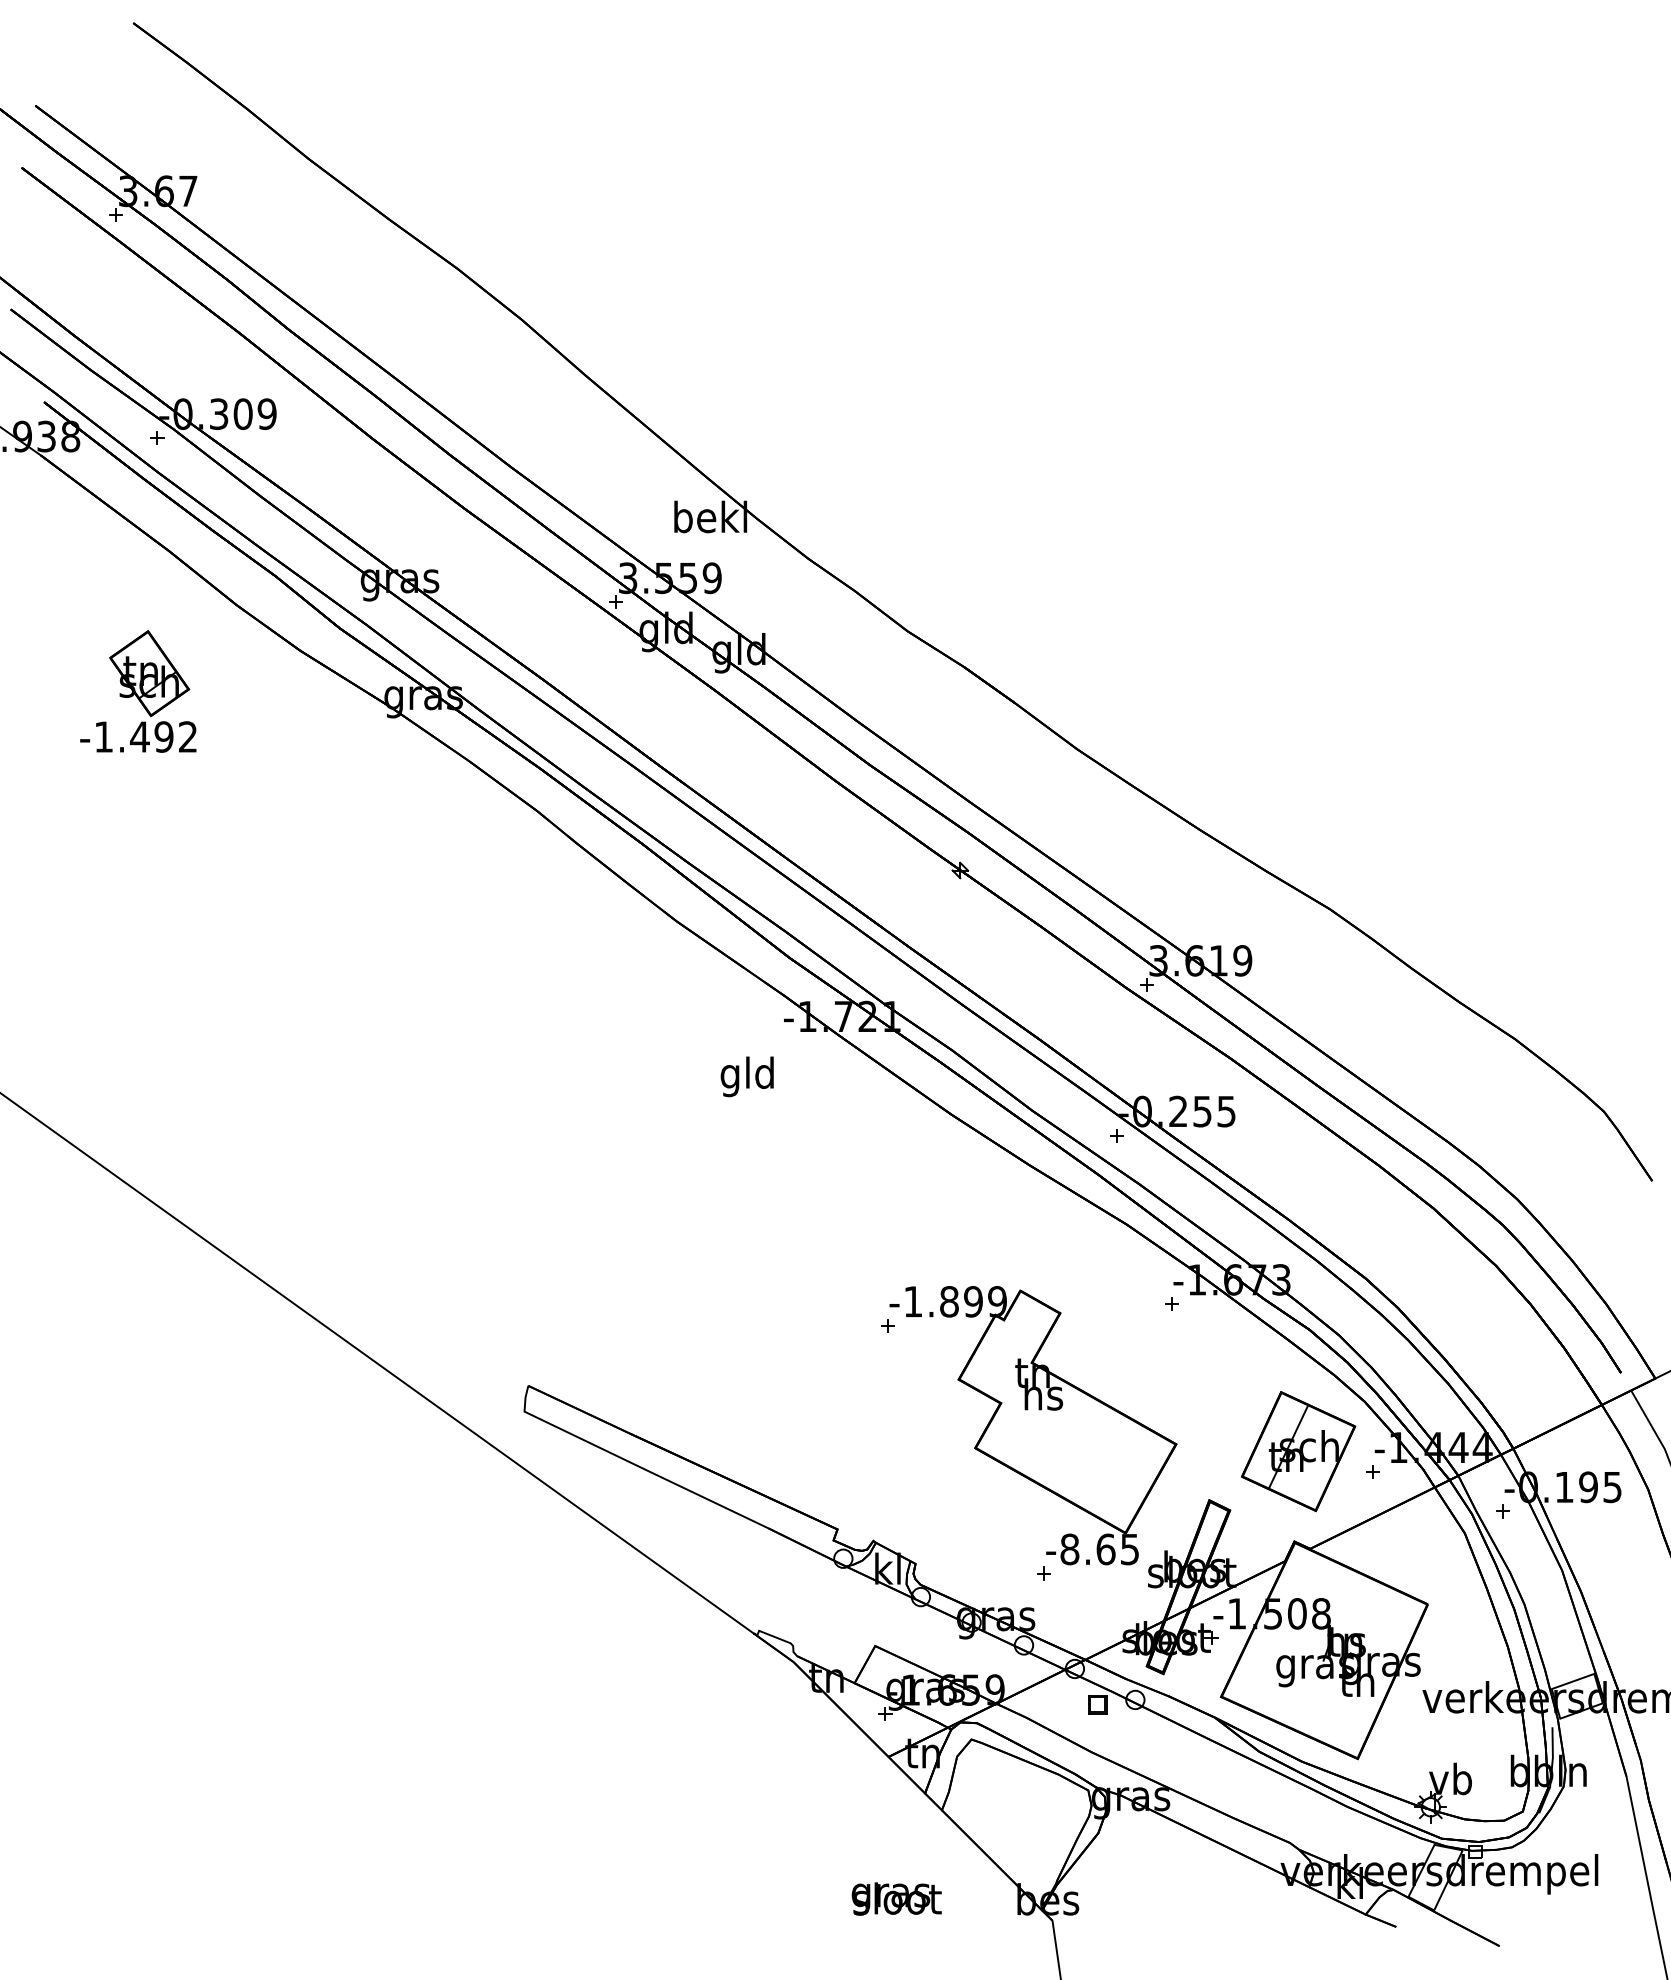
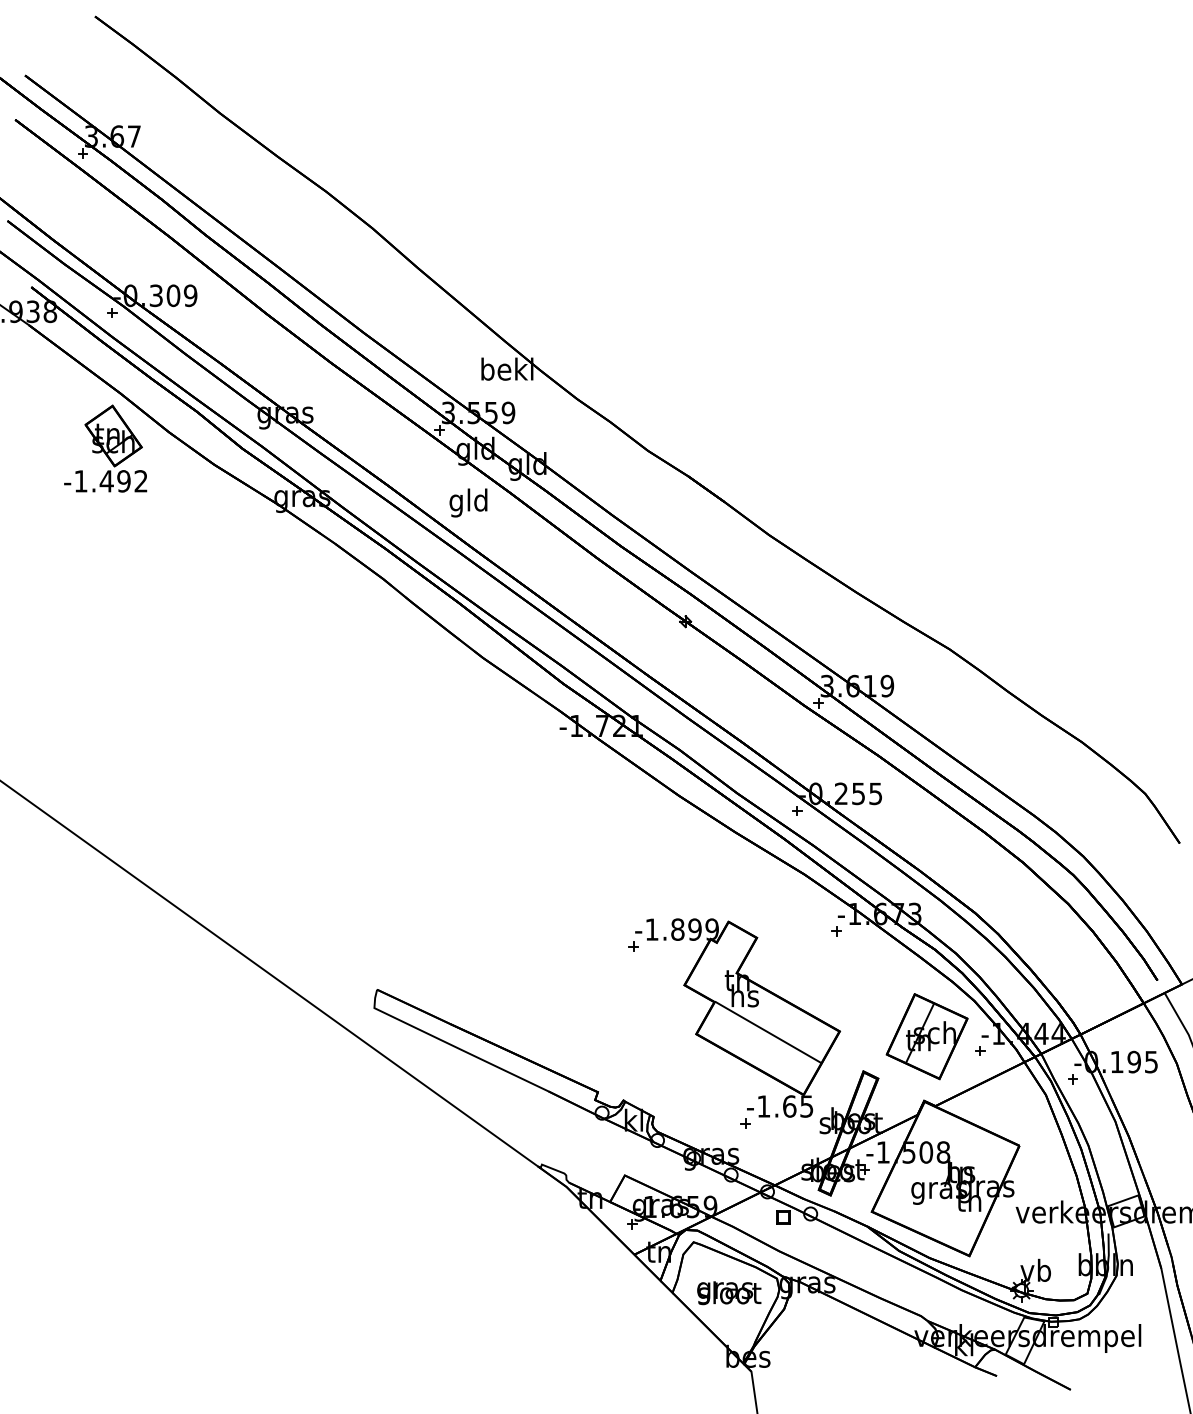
part: (138, 691) -> (105, 448), moved
text: (747, 1076) -> (468, 502), moved
line: (1076, 1445) -> (768, 1032), added
text: (1069, 1549) -> (763, 1106), -8.65 -> -1.65
text: (897, 1899) -> (729, 1293), moved

